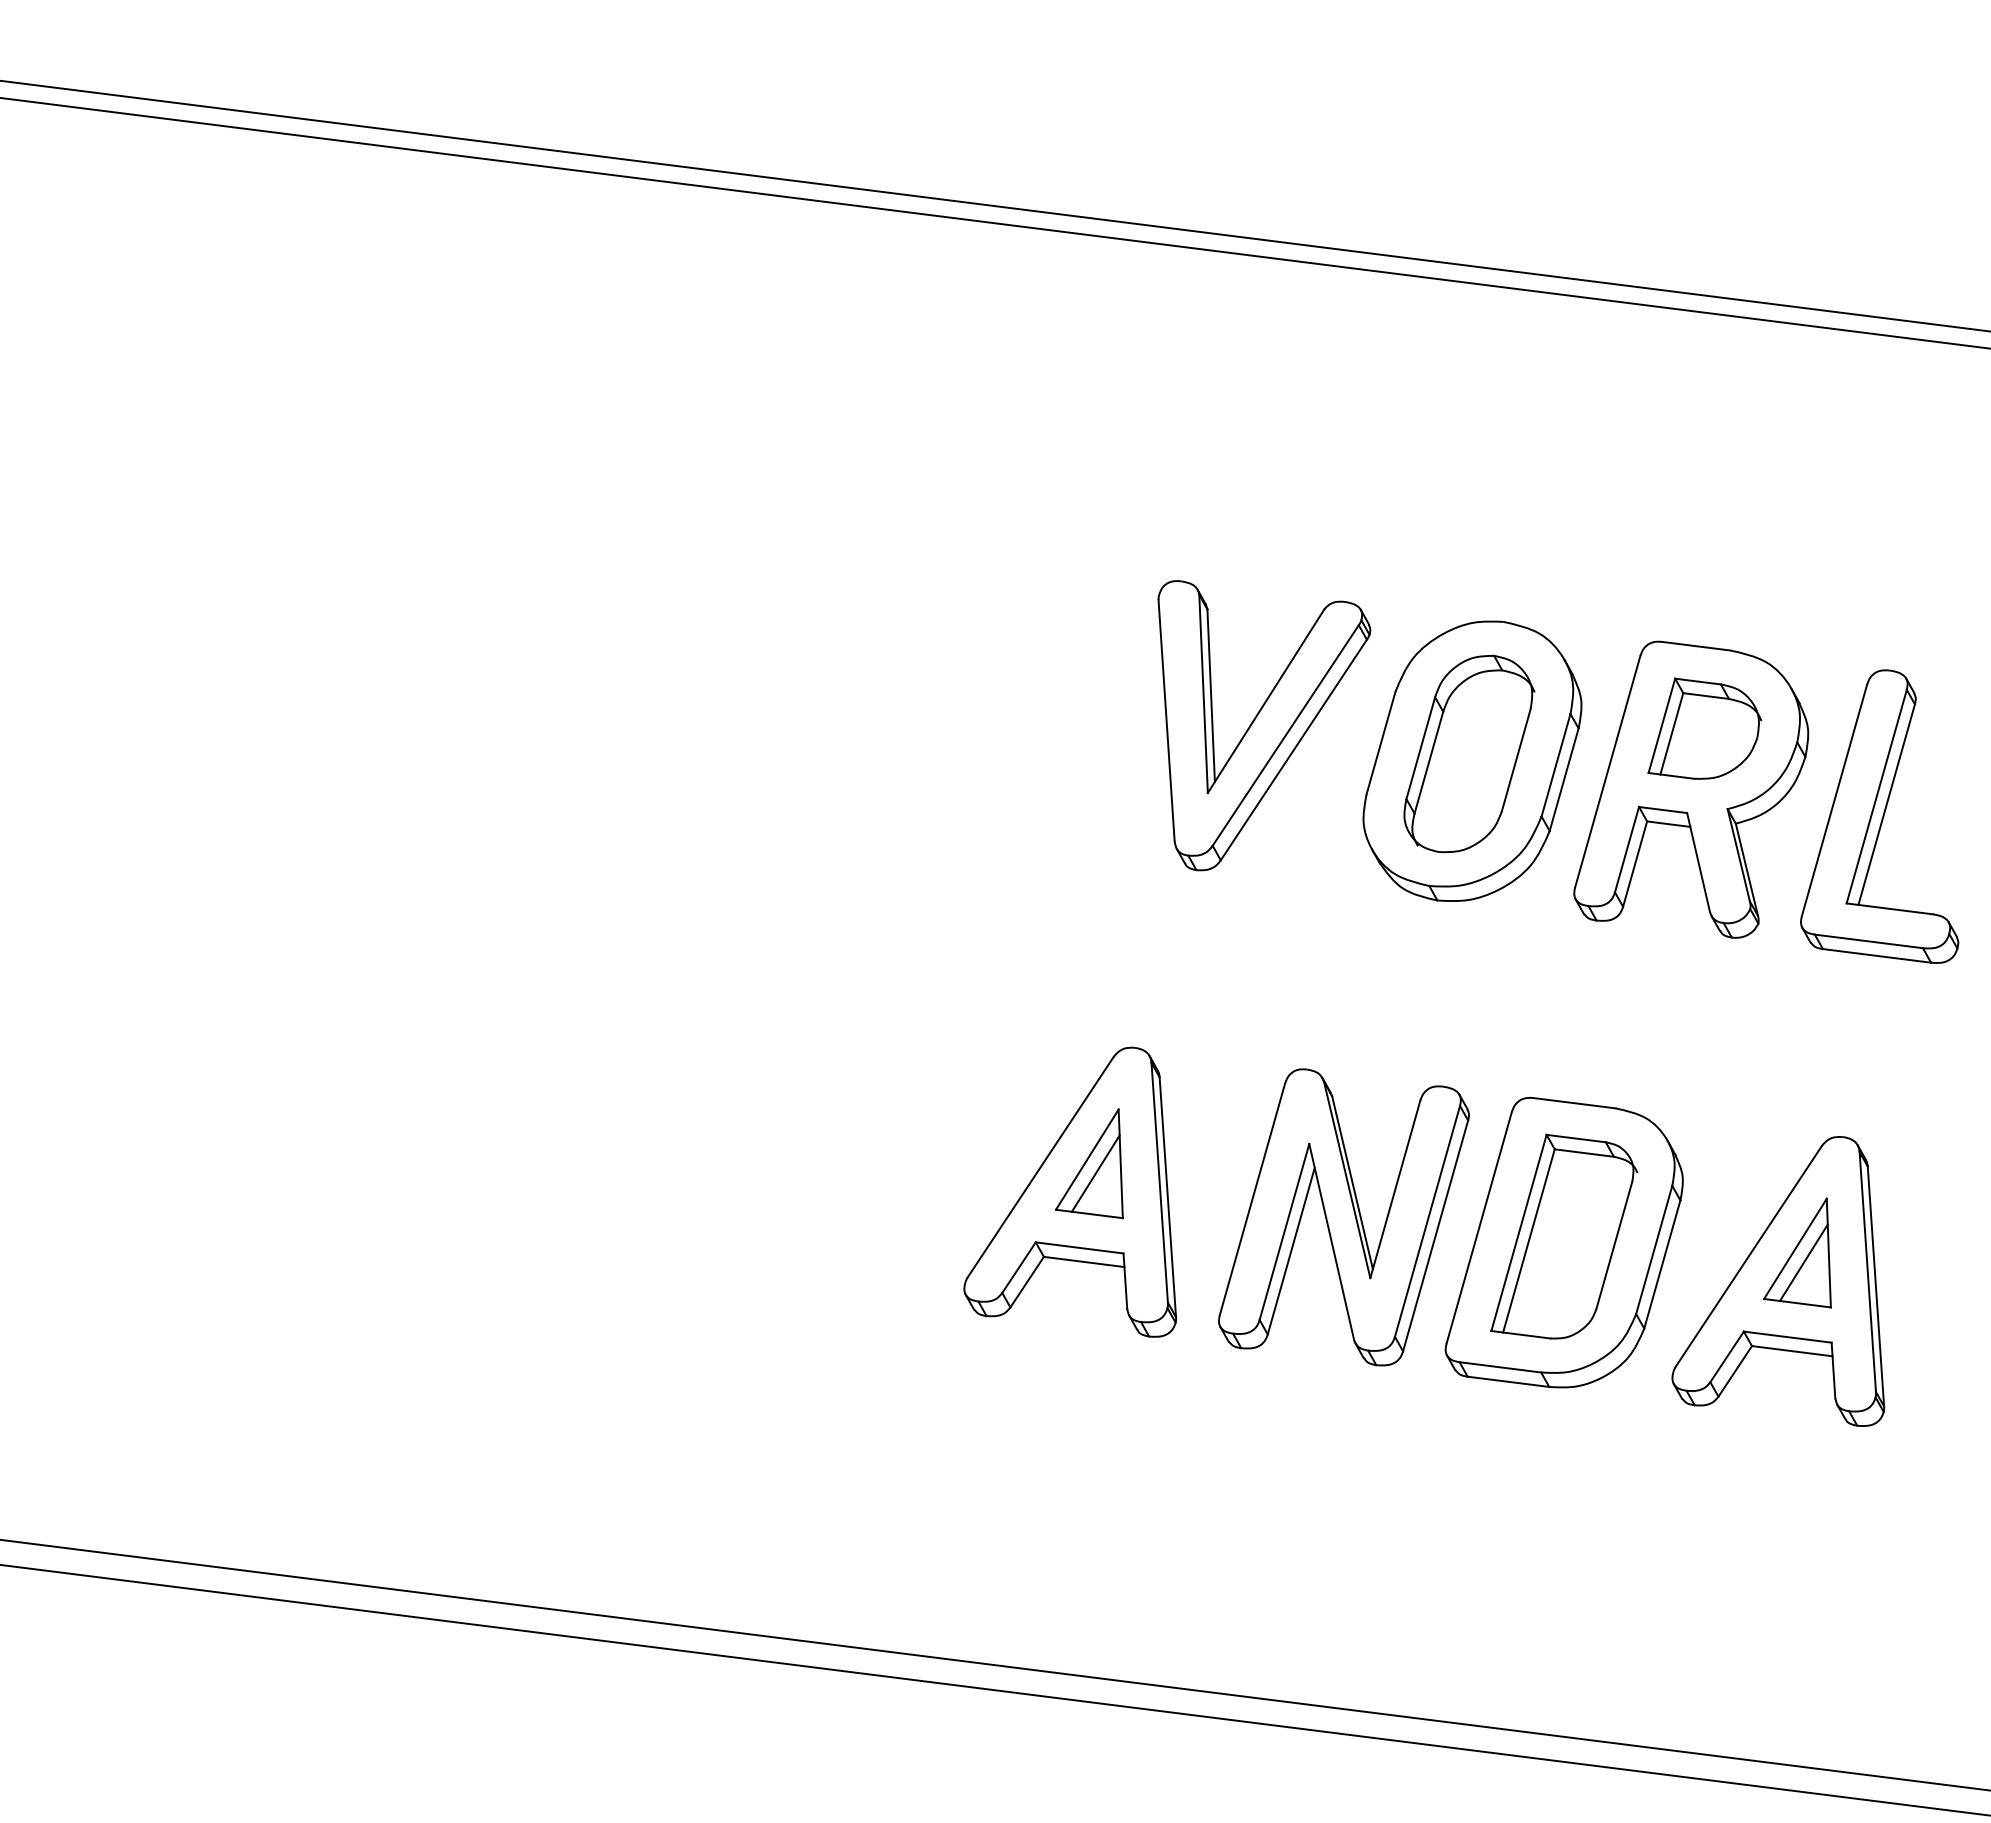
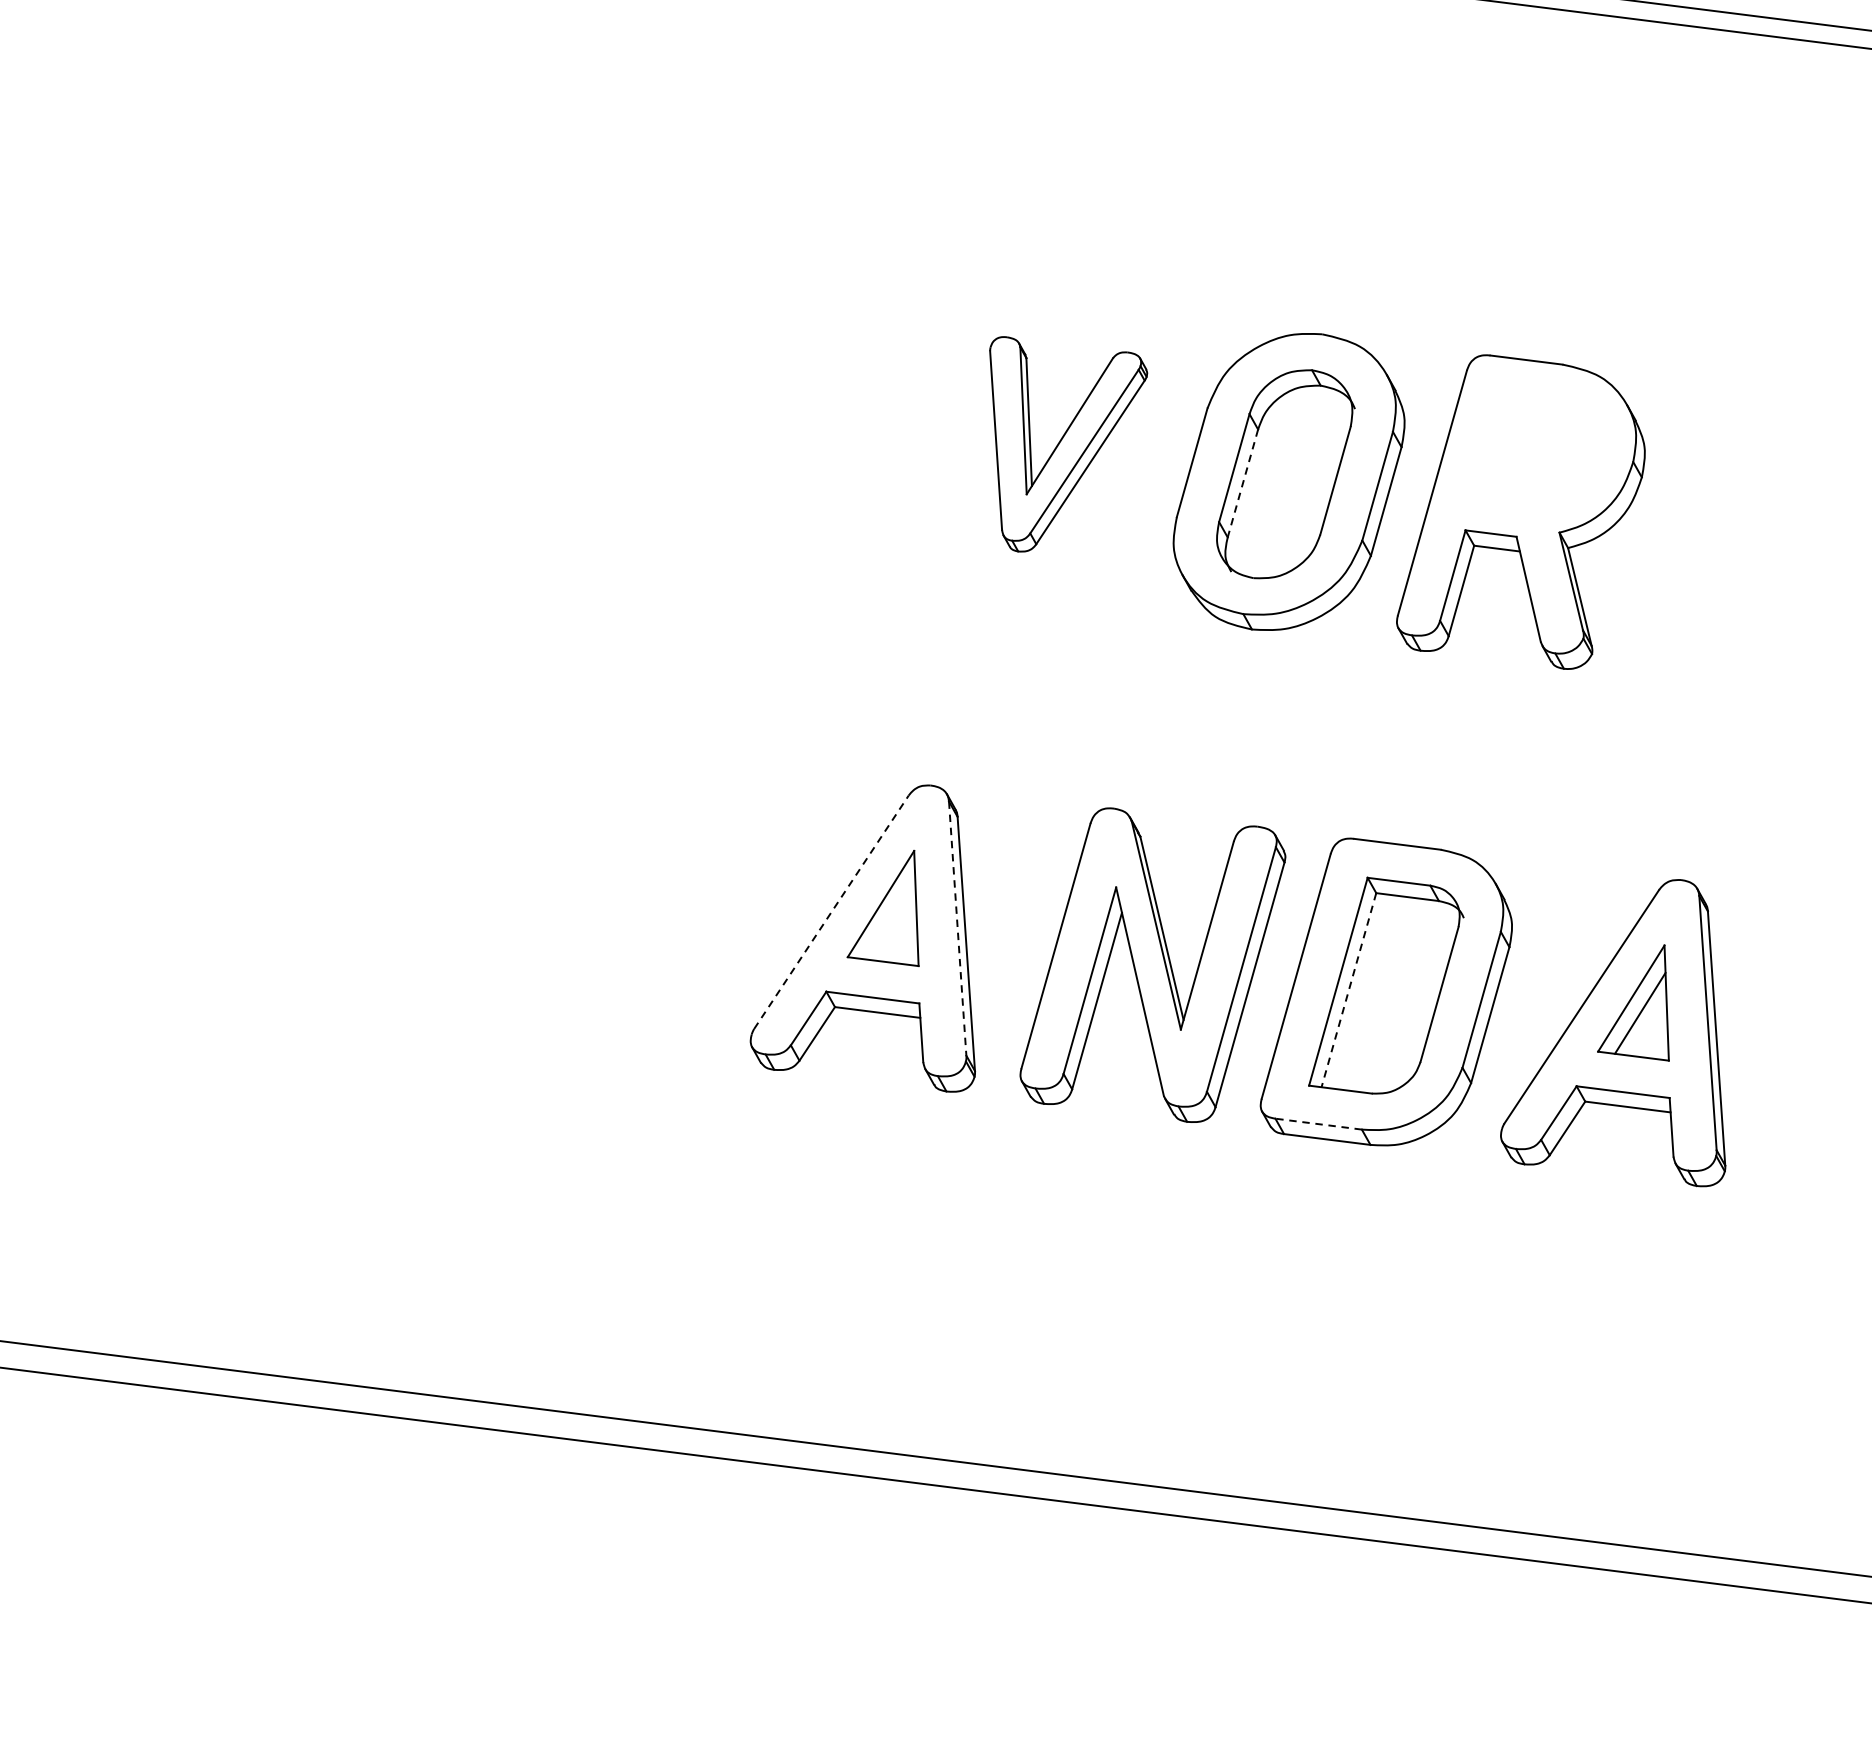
part: (1264, 725) -> (1068, 444), size x0.7
part: (1704, 728) -> (1534, 447), removed
line: (1428, 762) -> (1242, 483), solid -> dashed
part: (1879, 816) -> (1720, 540), removed
line: (1040, 1166) -> (831, 911), solid -> dashed
line: (1095, 1173) -> (889, 918), removed
line: (1159, 1183) -> (957, 929), solid -> dashed
line: (1528, 1241) -> (1348, 990), solid -> dashed
line: (1499, 1367) -> (1317, 1124), solid -> dashed

